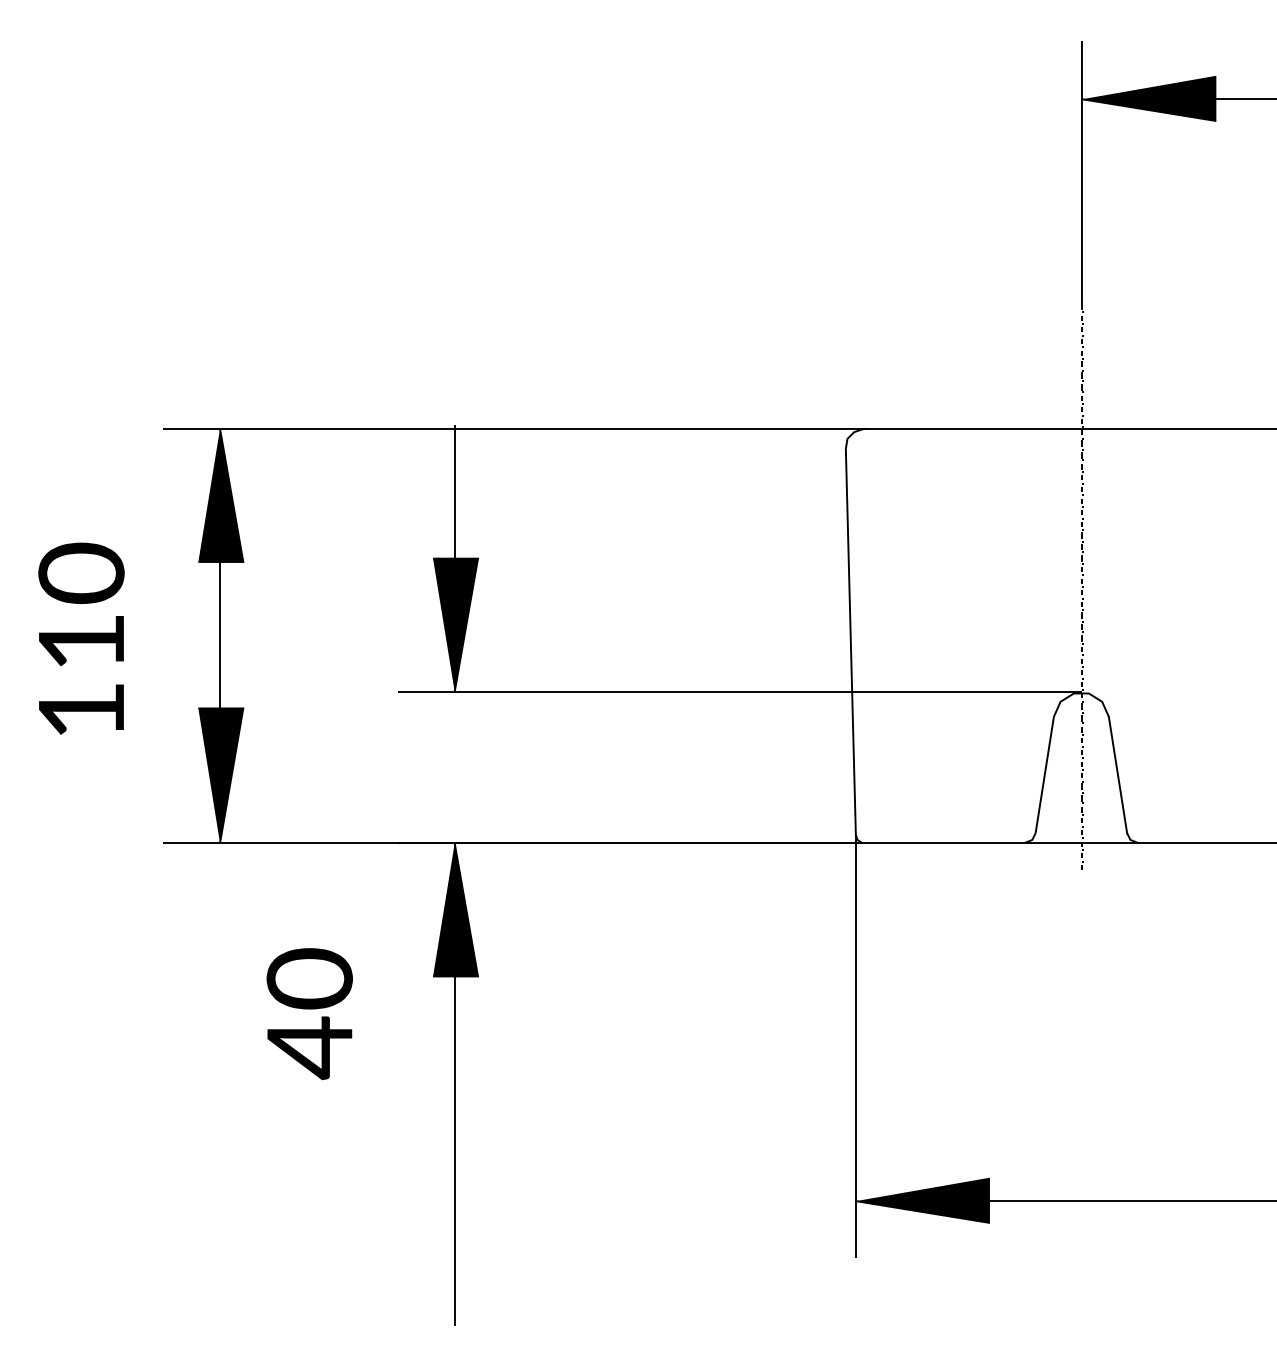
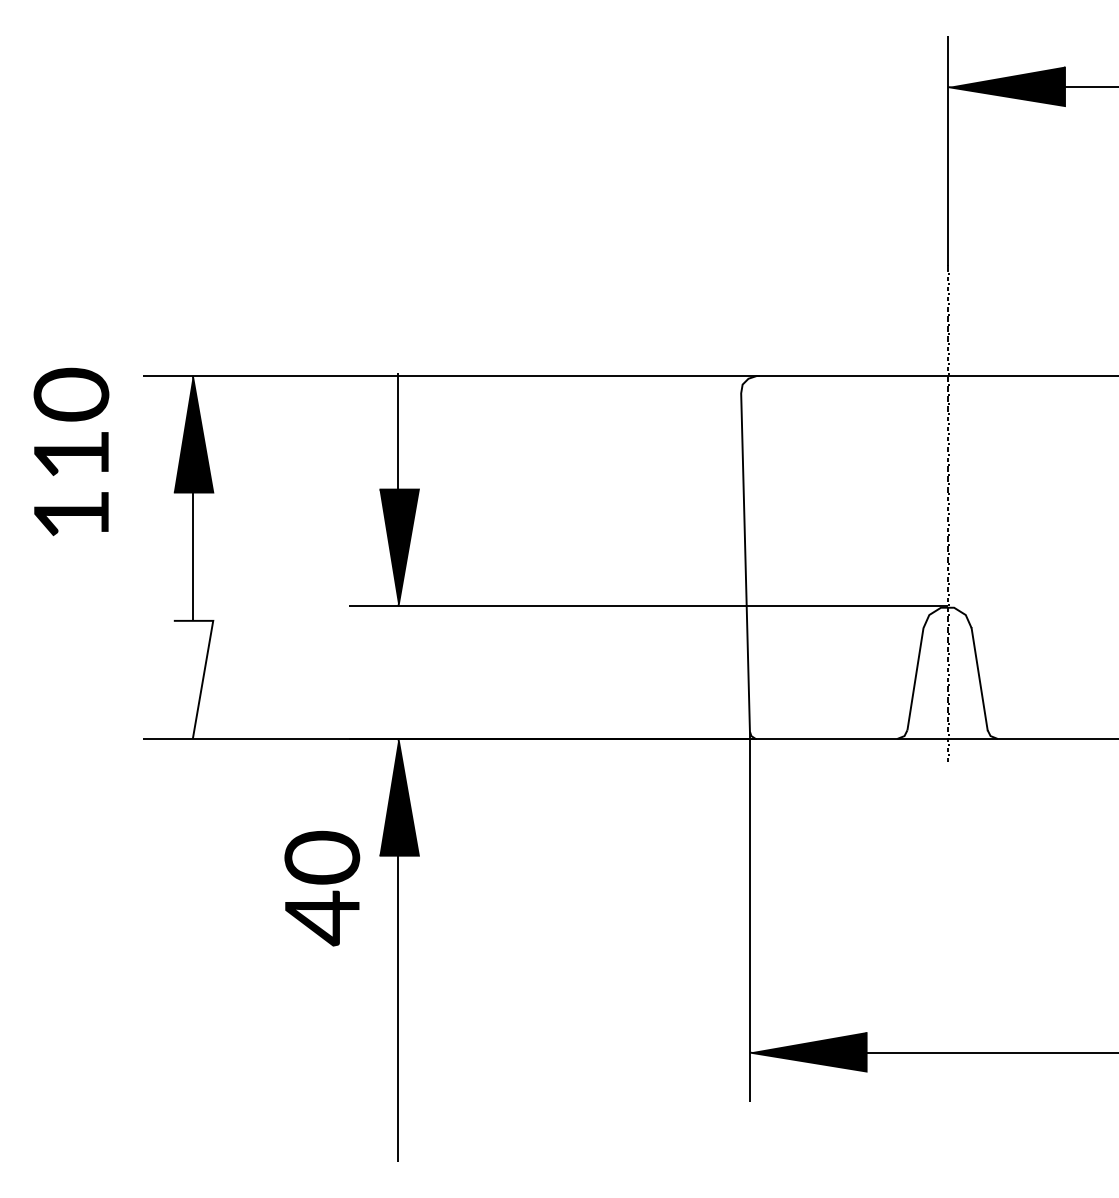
text: (81, 638) -> (71, 451), moved
fill: (220, 775) -> (193, 679), removed
text: (309, 1014) -> (322, 889), moved

